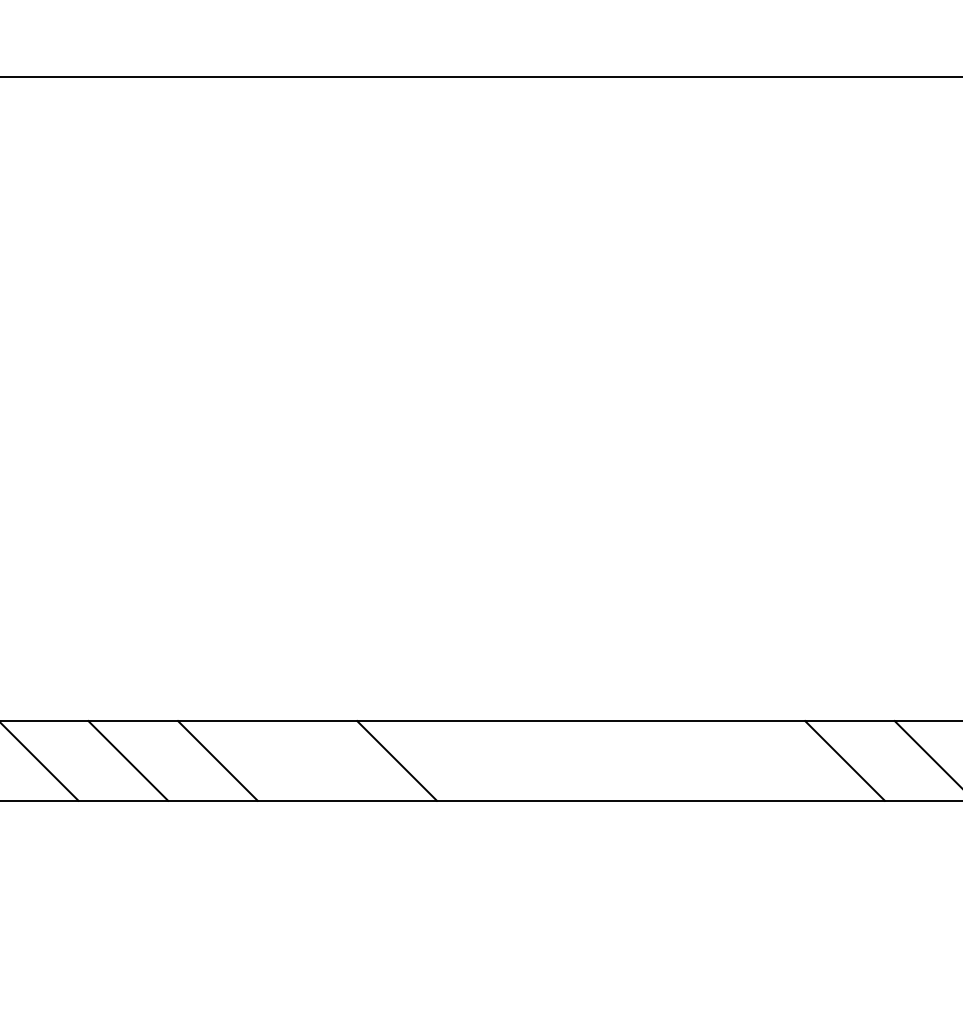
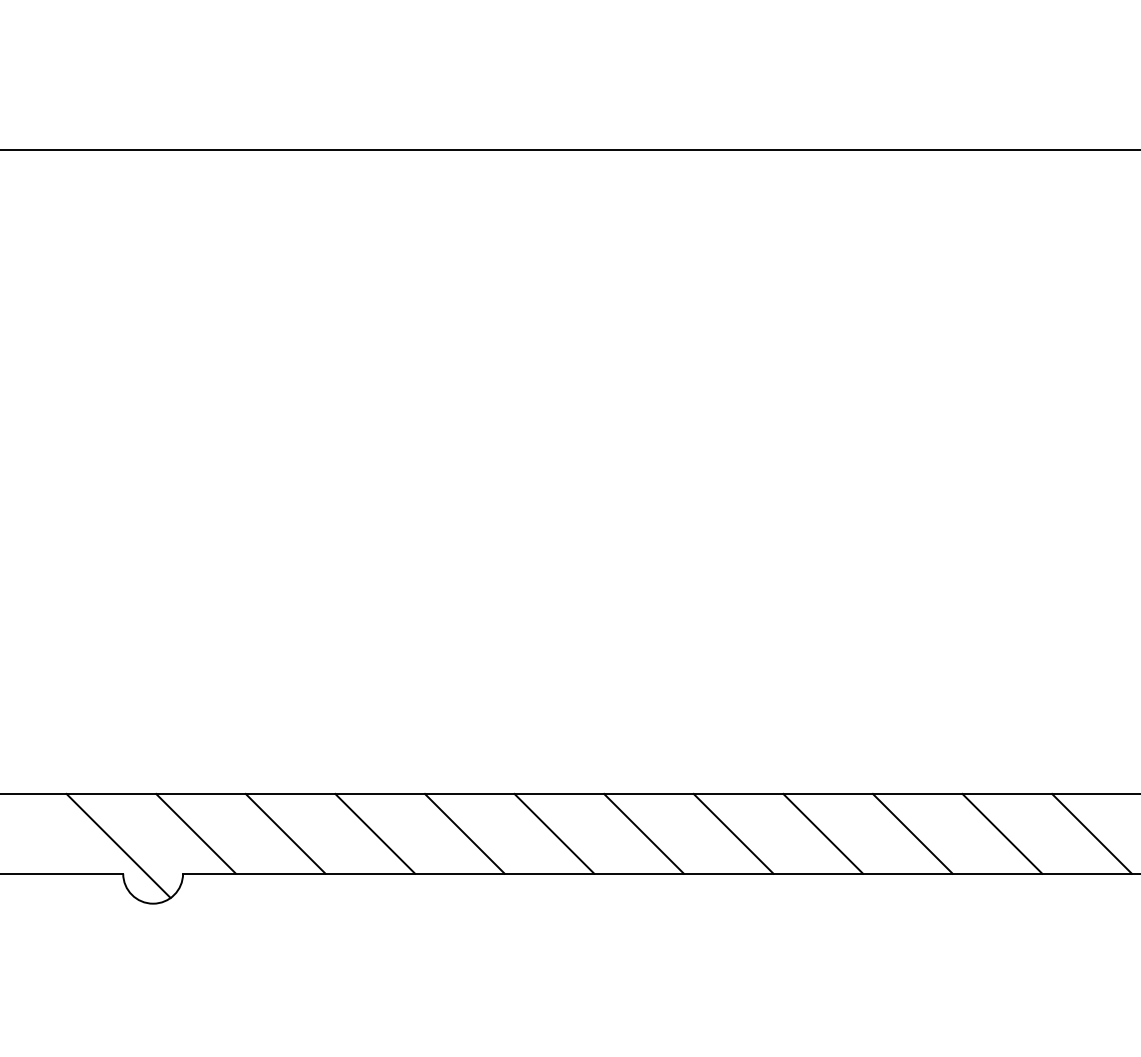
line: (307, 760) -> (554, 833), added
line: (486, 760) -> (733, 833), added
line: (576, 760) -> (823, 833), added
line: (665, 760) -> (912, 833), added
line: (755, 760) -> (1002, 833), added

